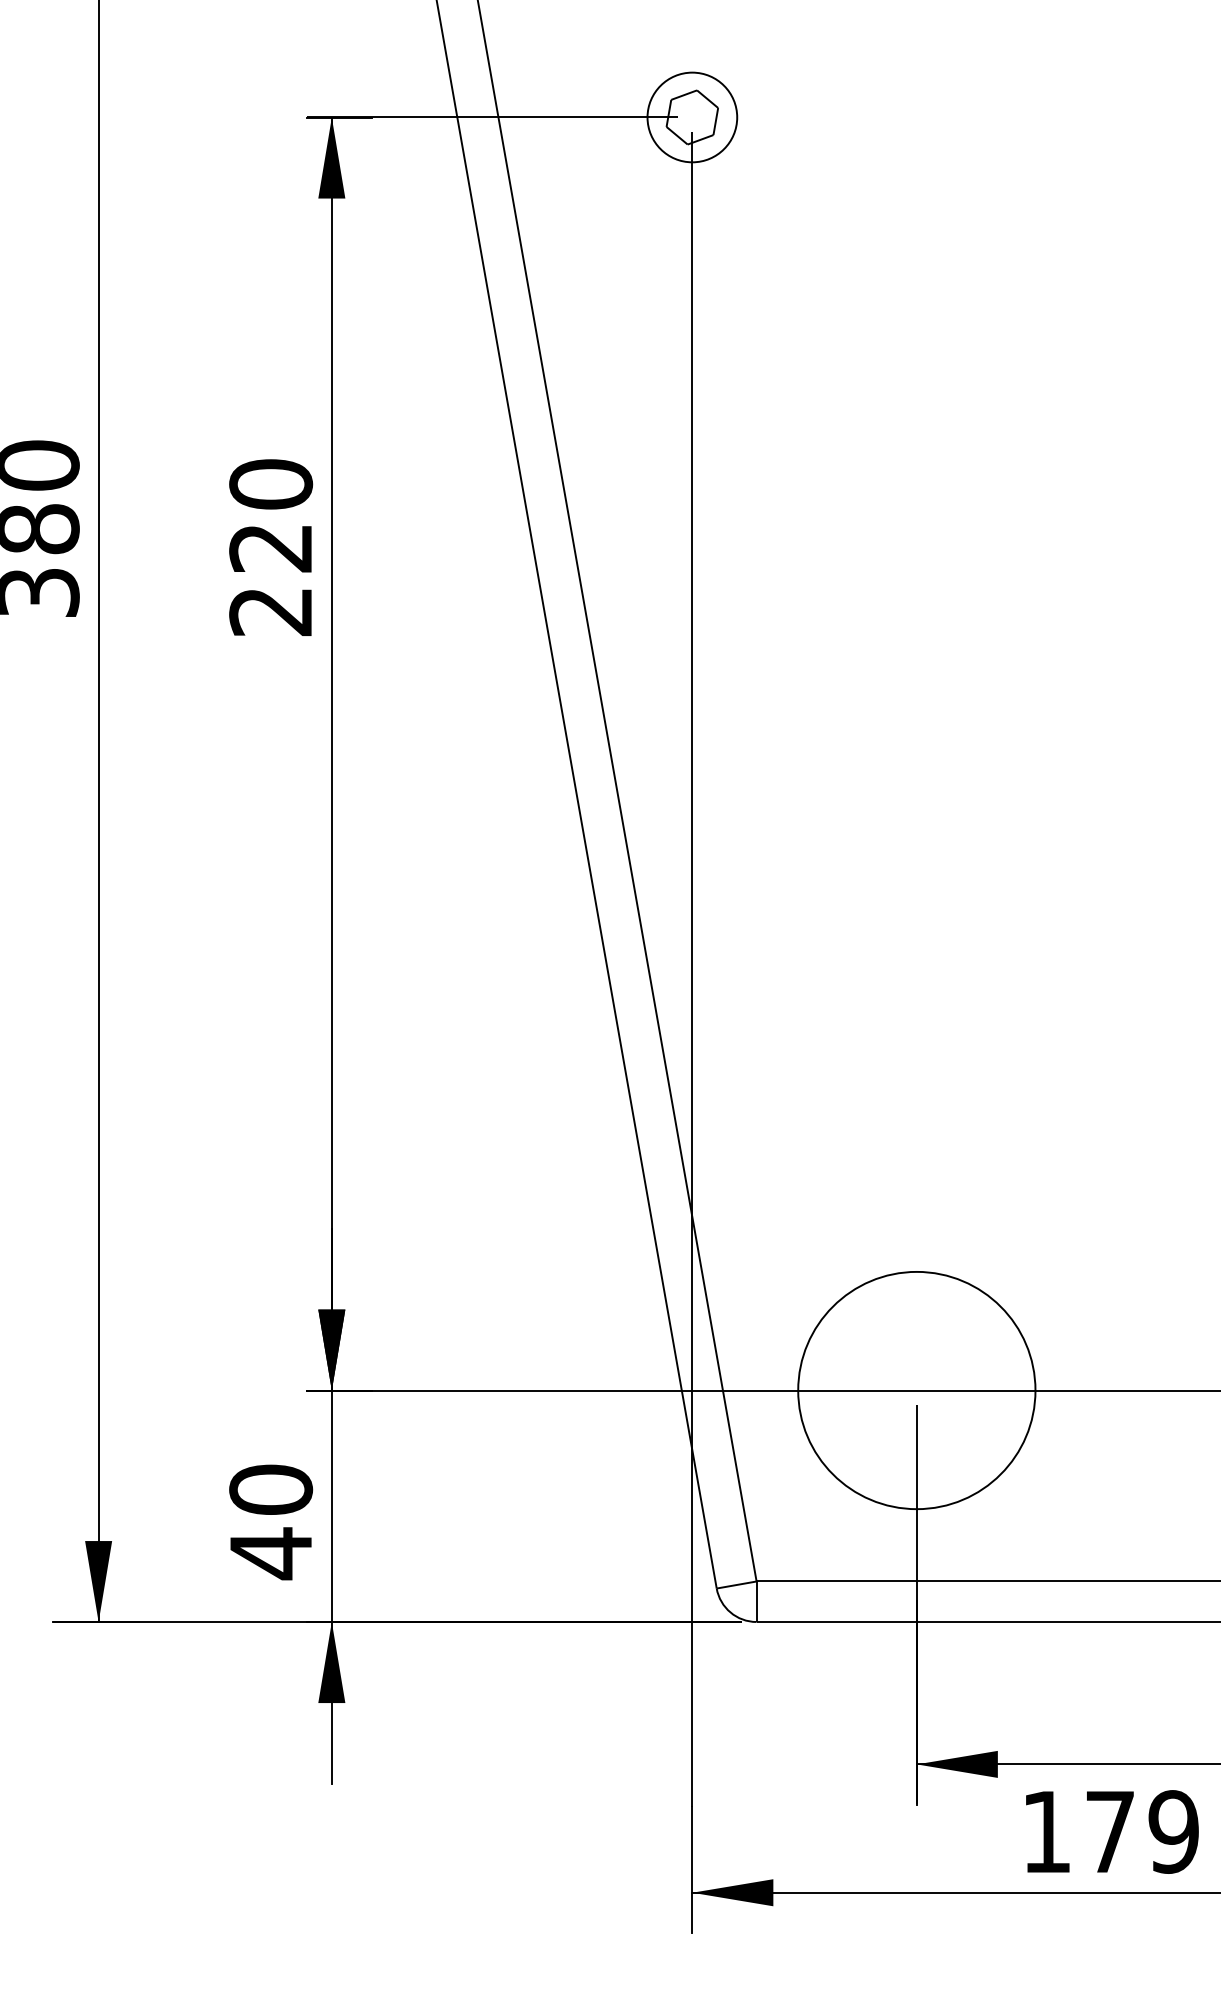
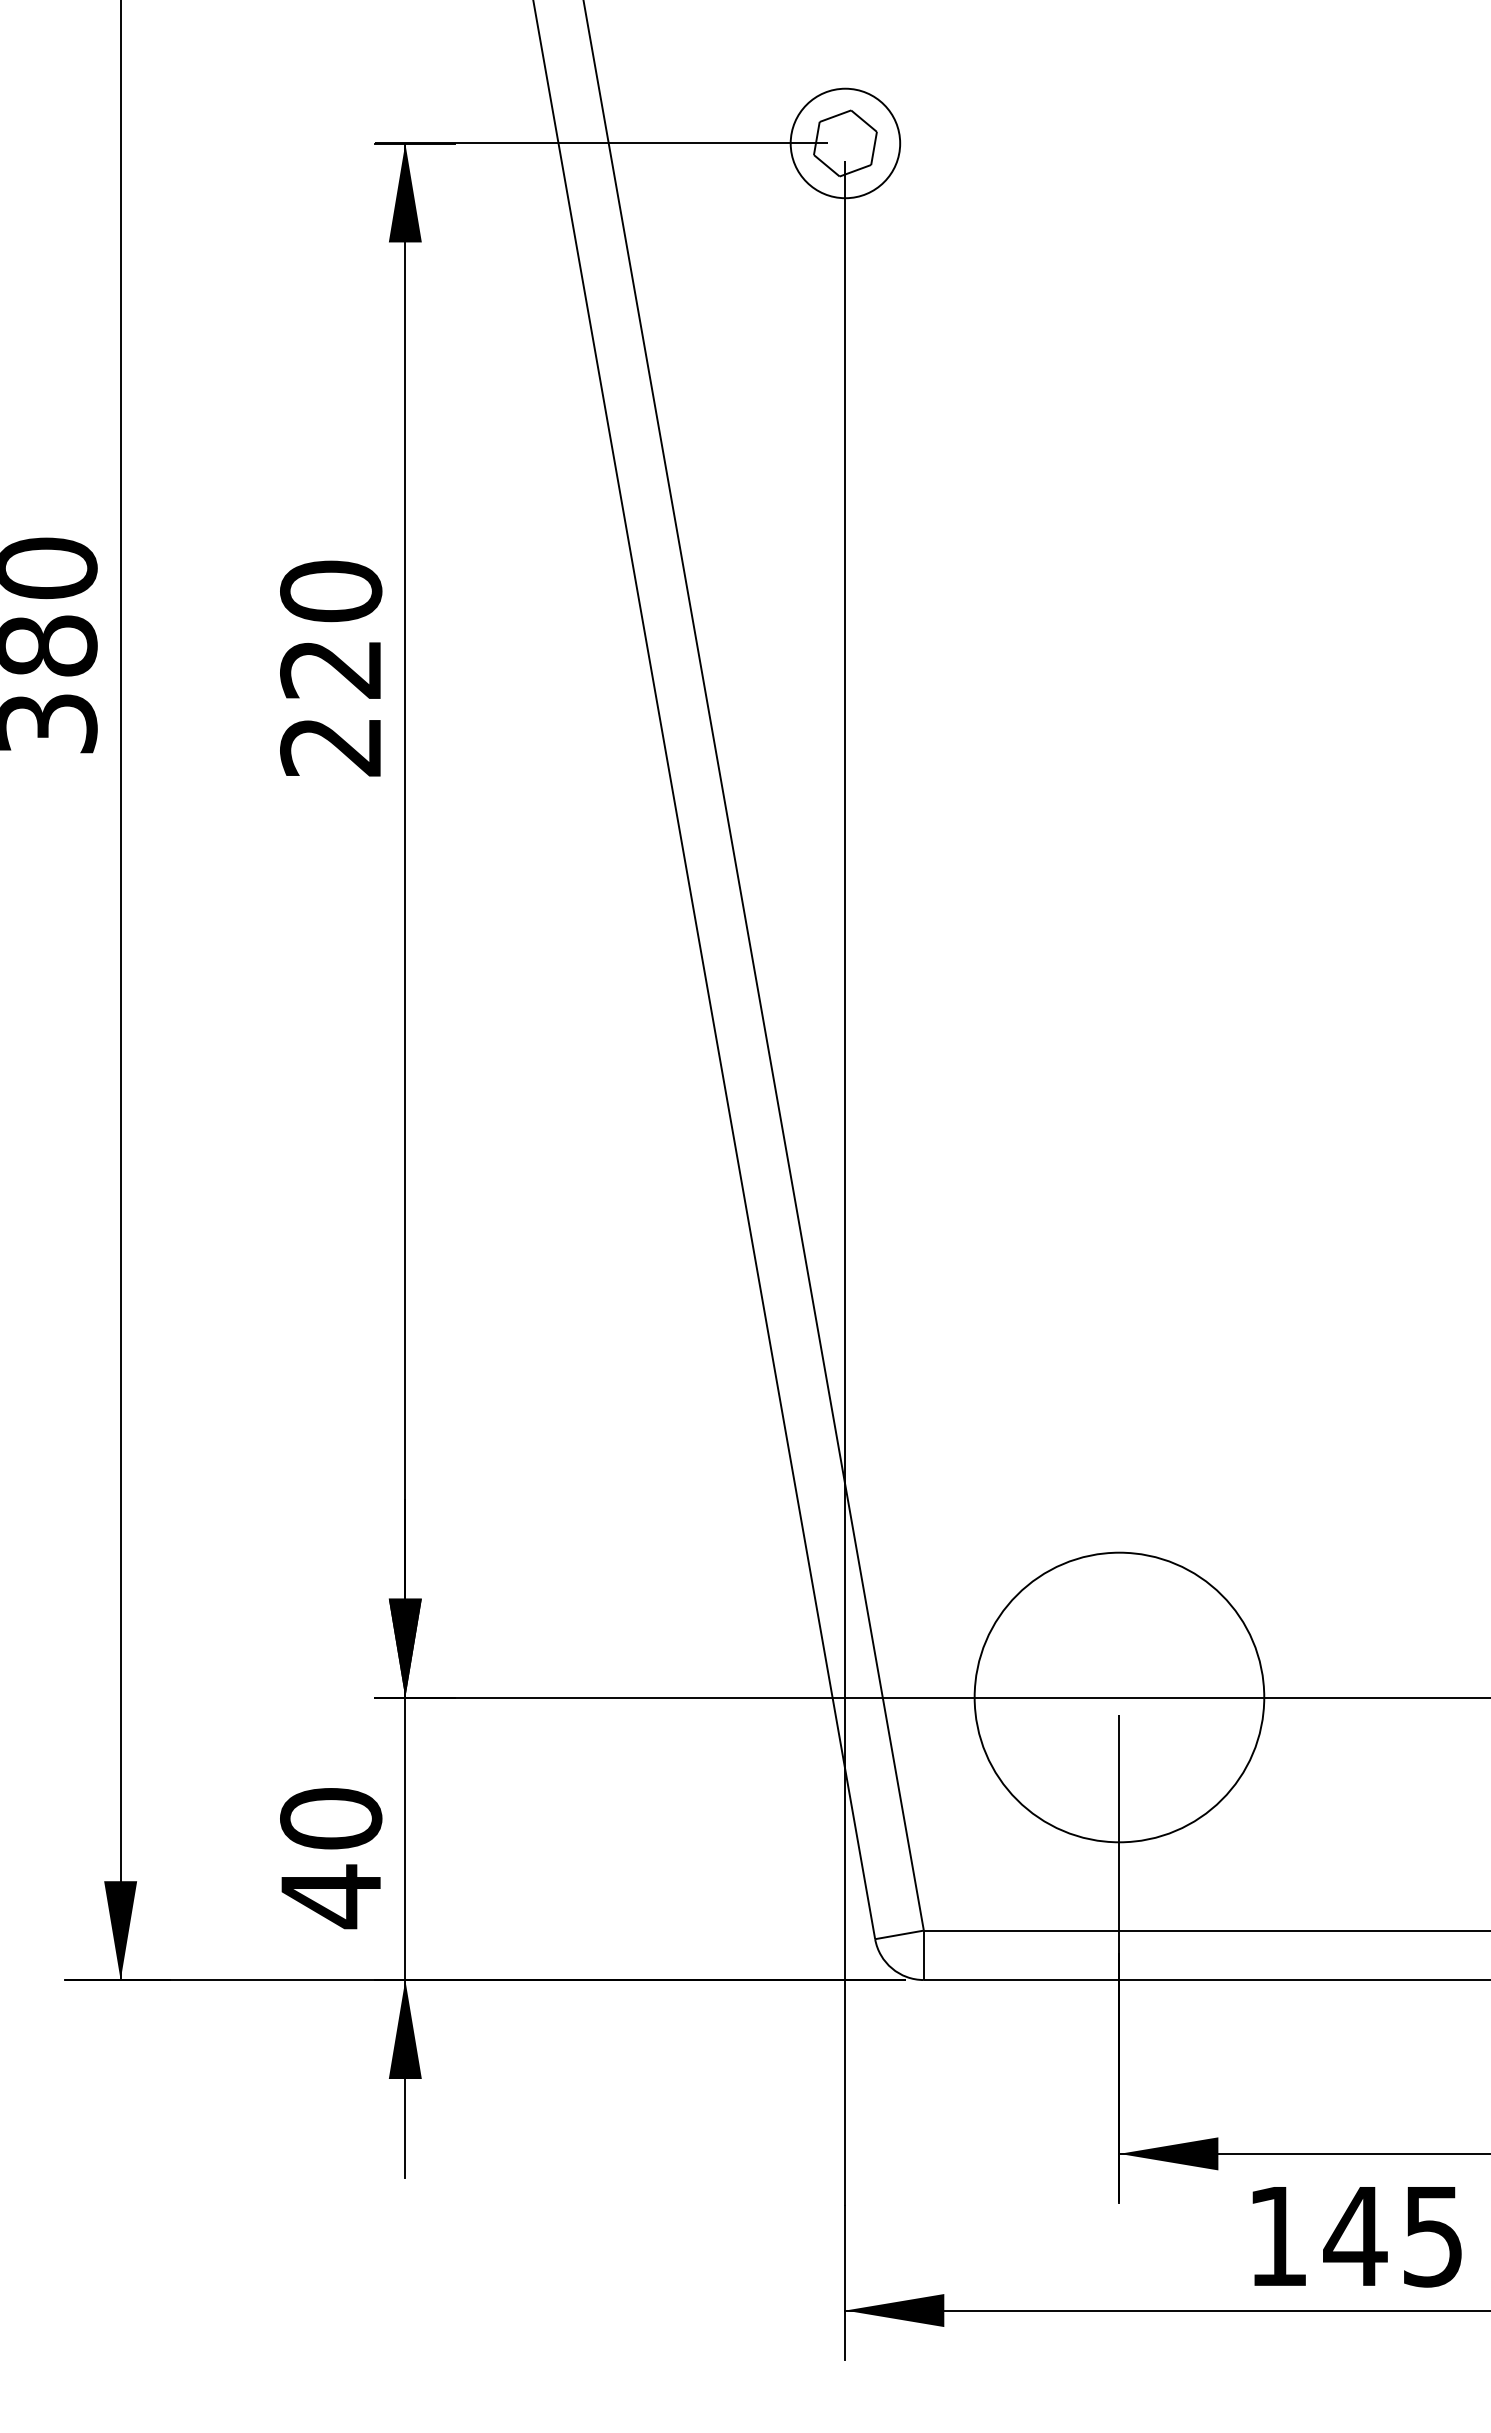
text: (1141, 1832) -> (1393, 2236), 179 -> 145

